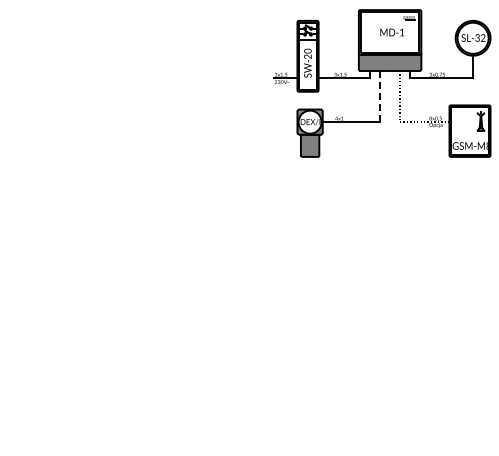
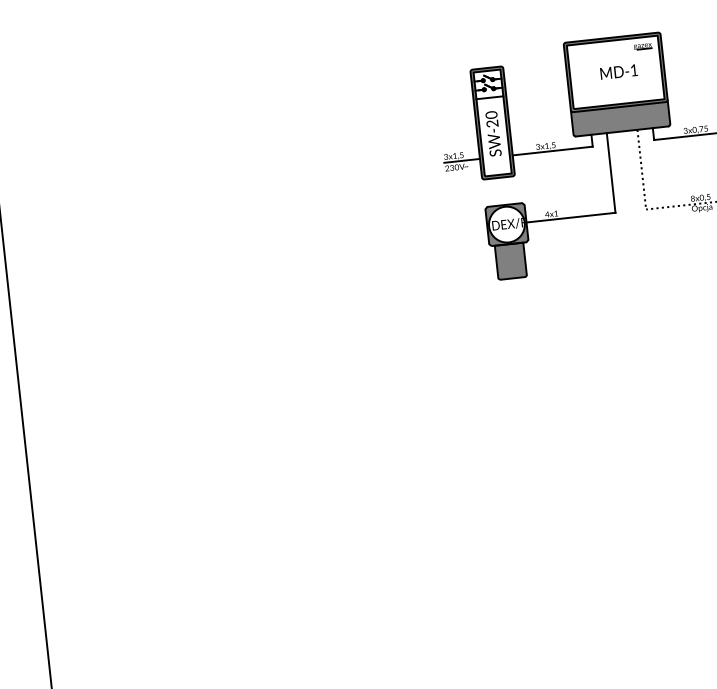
line: (380, 96) -> (611, 173), dashed -> solid

